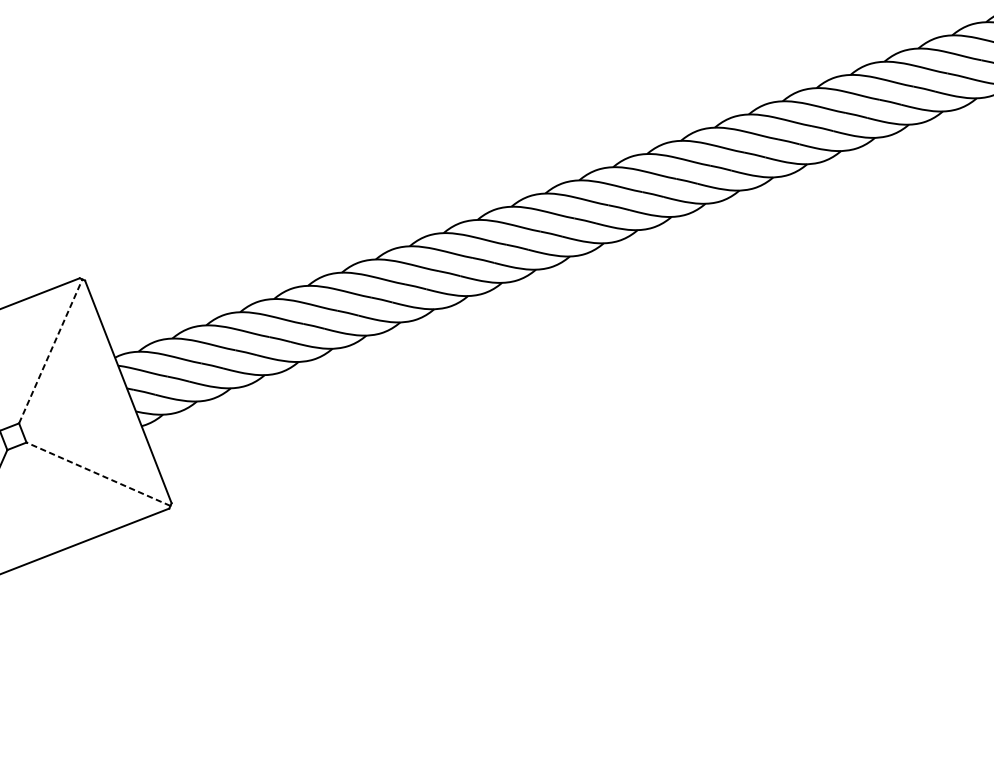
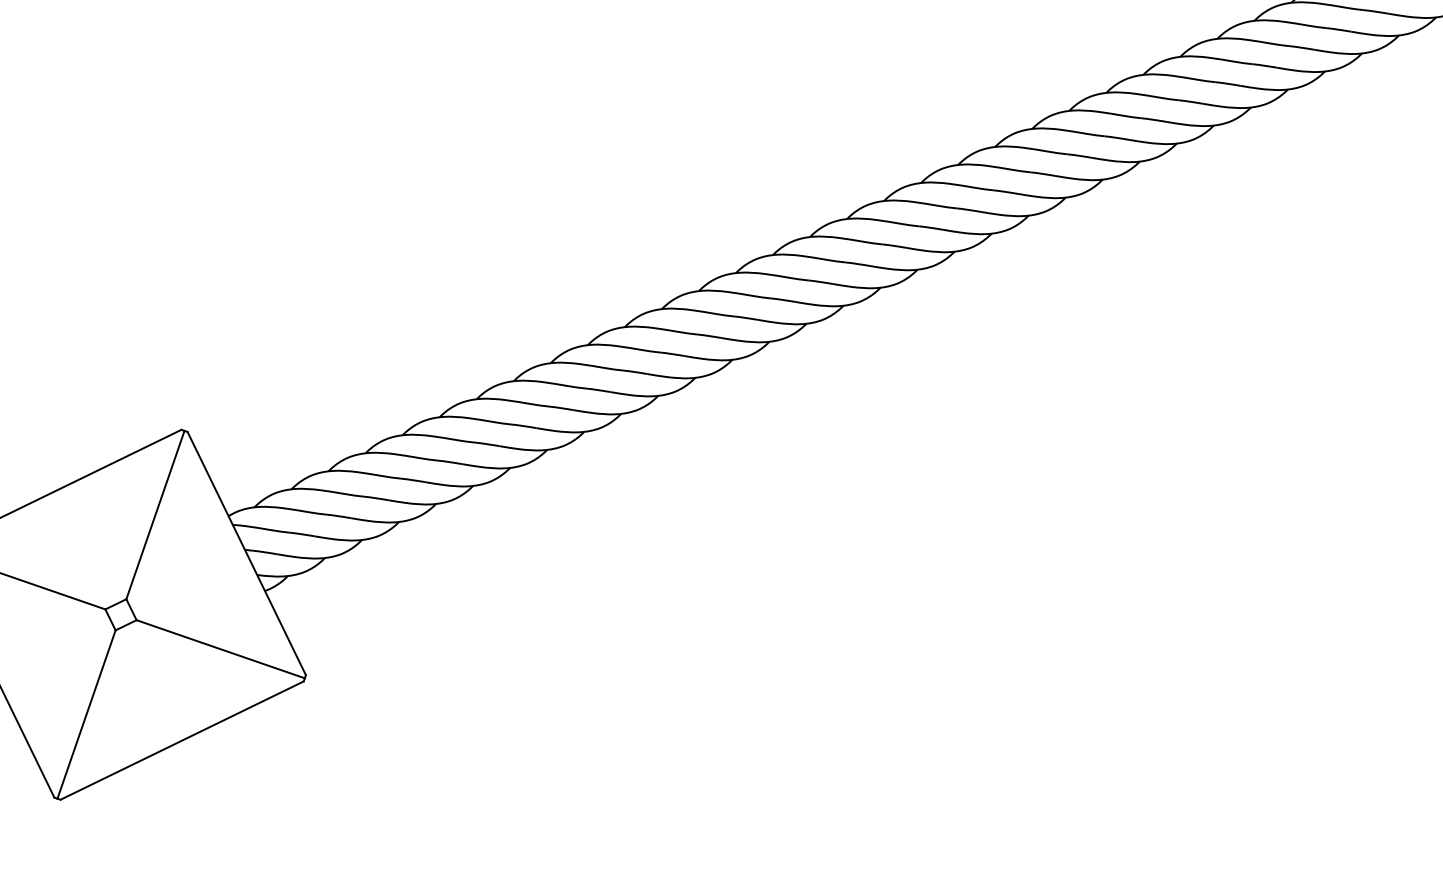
line: (50, 350) -> (155, 514), dashed -> solid
line: (98, 474) -> (220, 649), dashed -> solid

